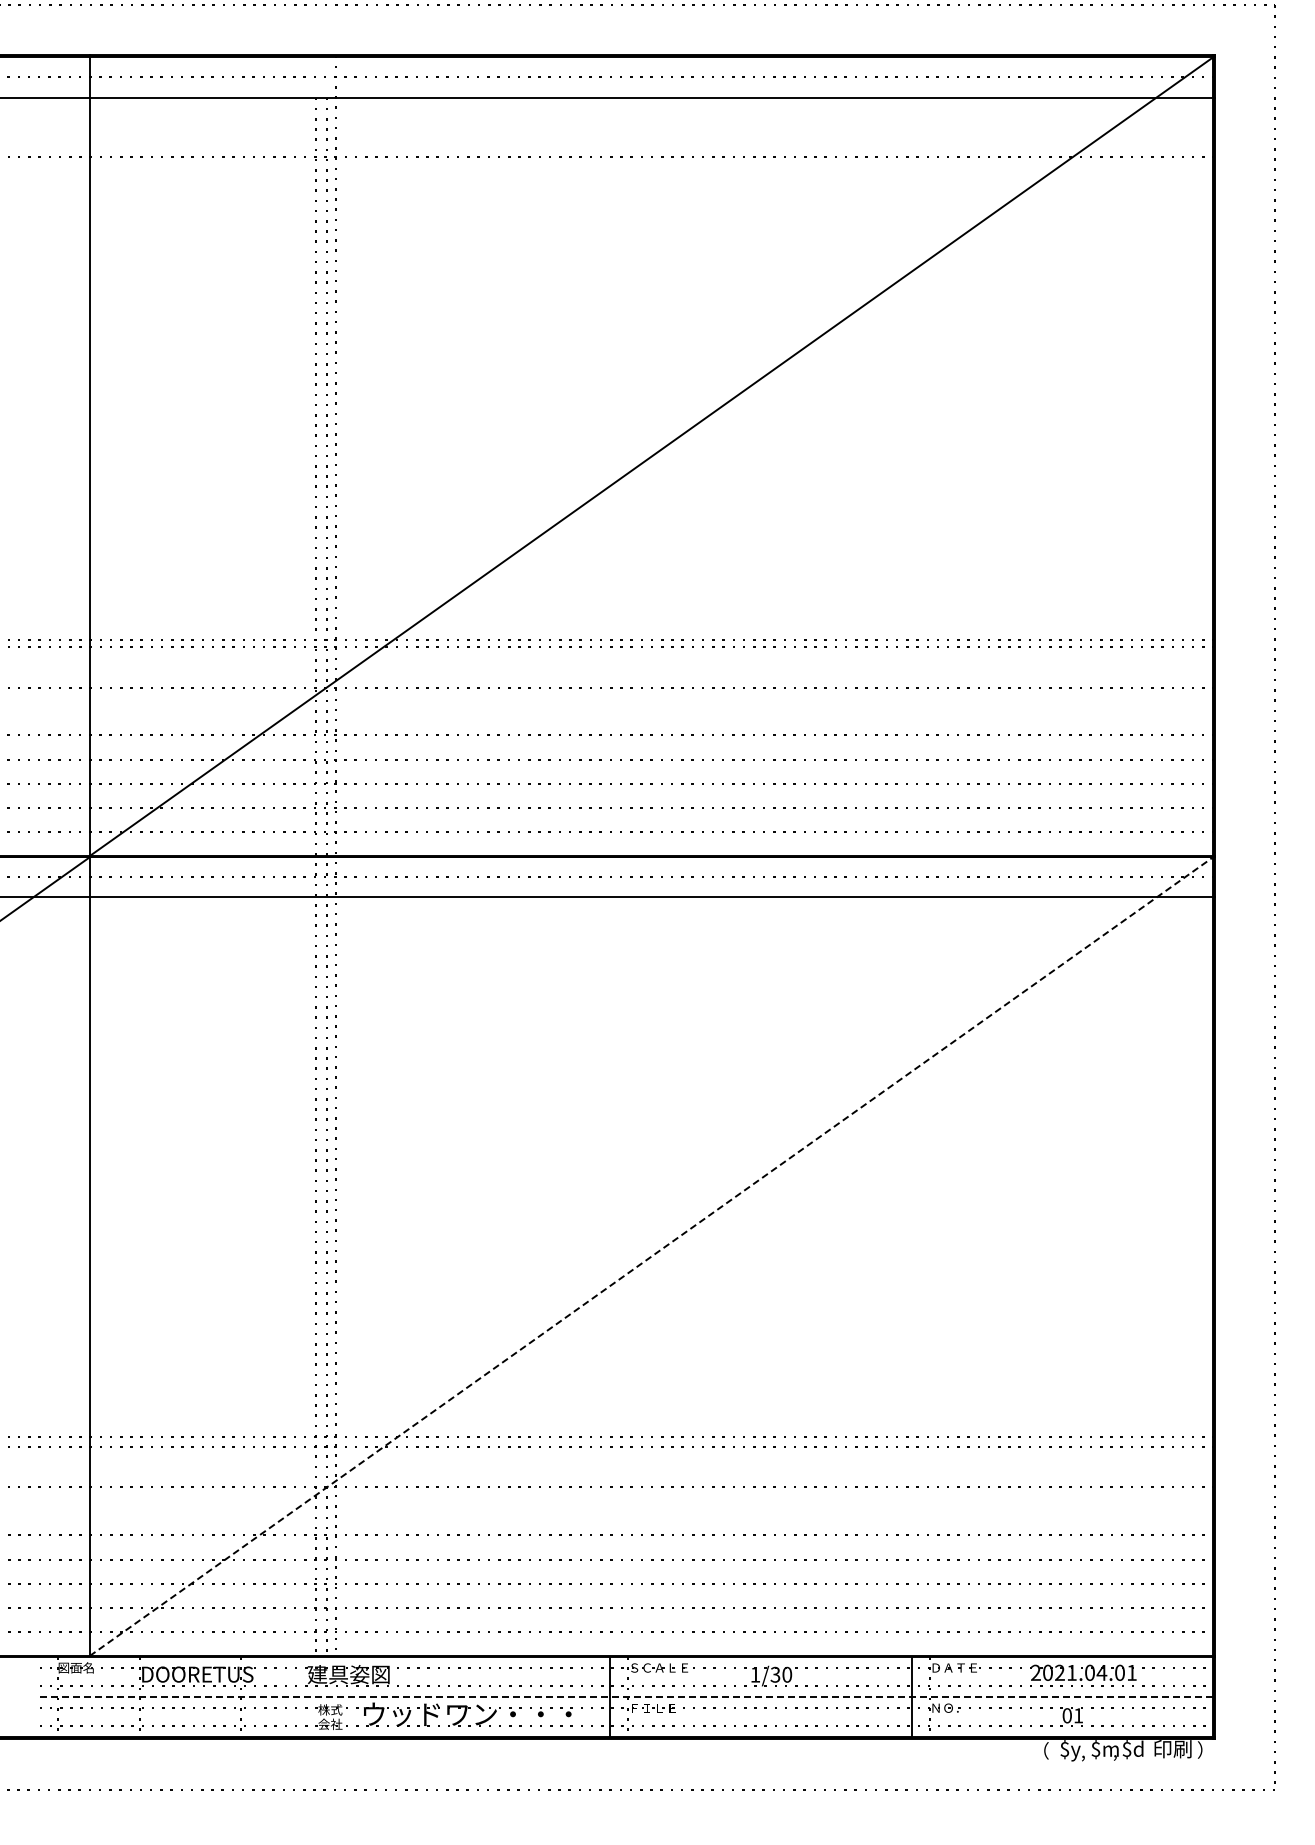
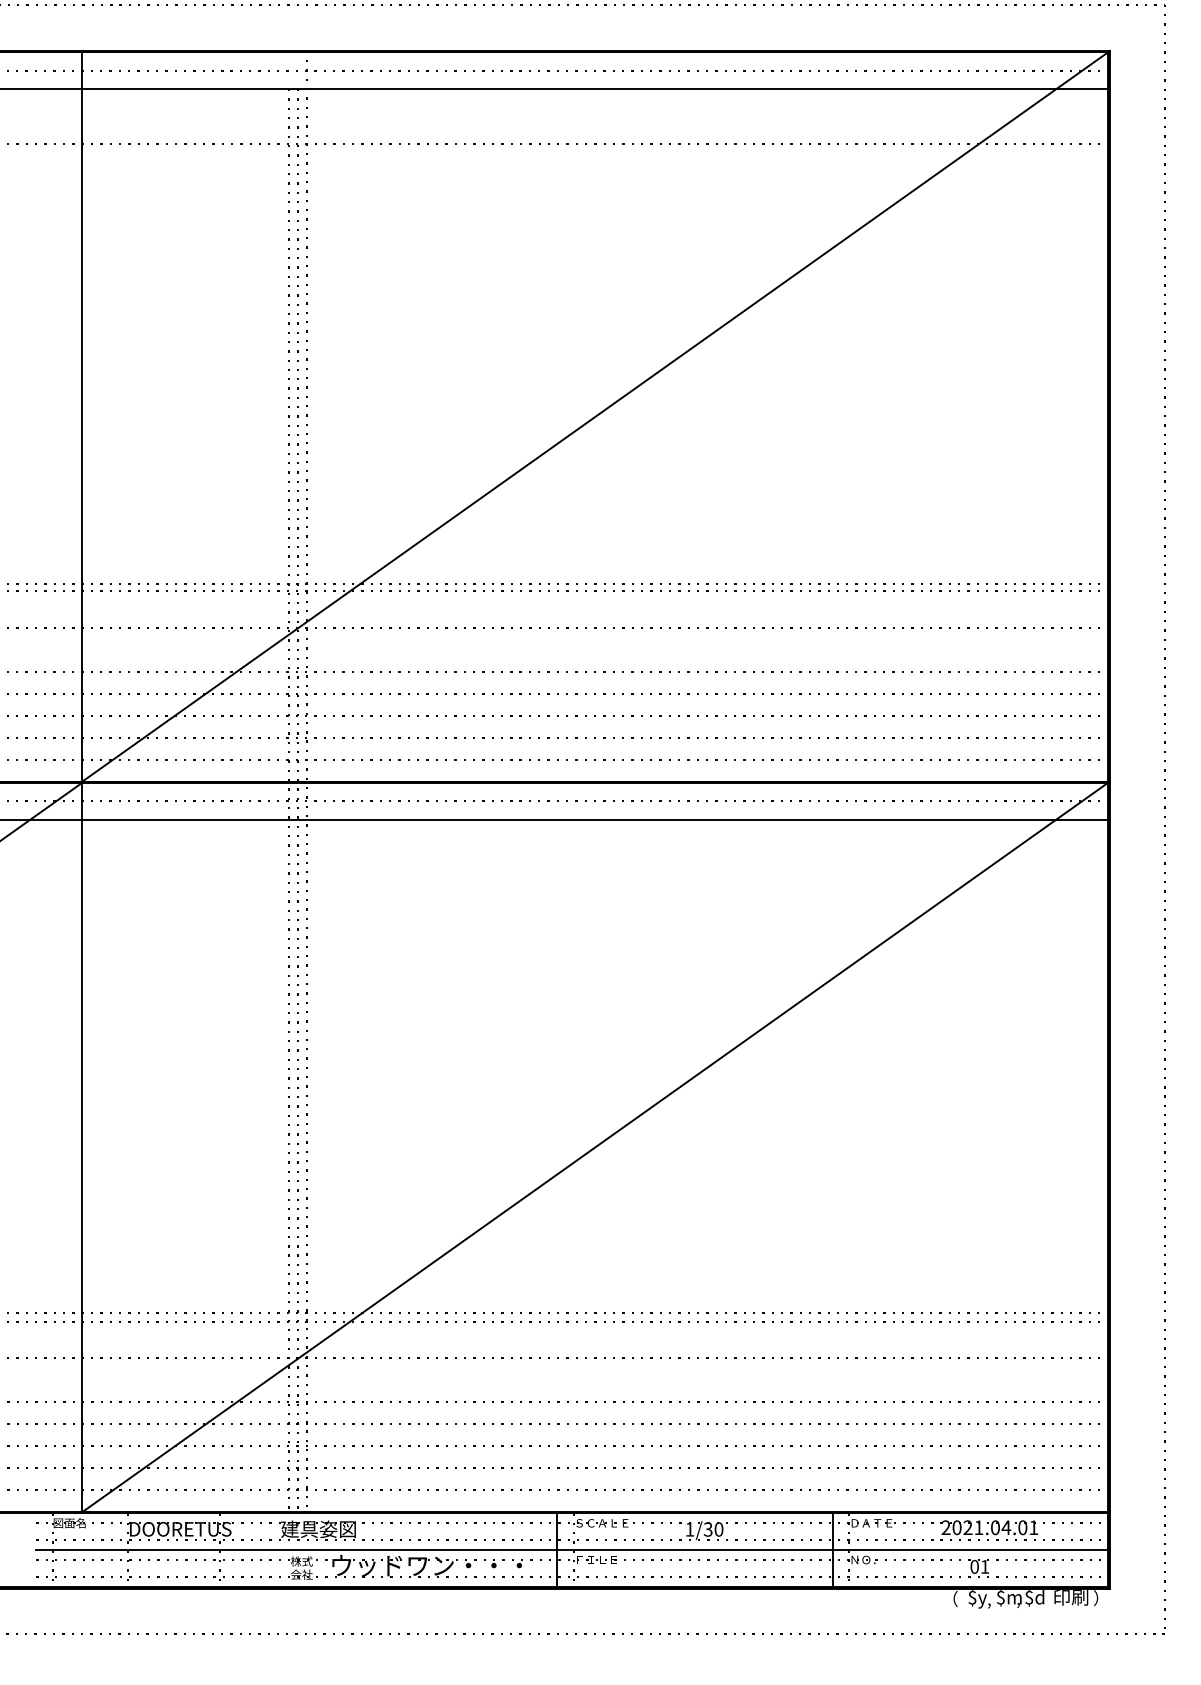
line: (651, 1256) -> (595, 1147), dashed -> solid
line: (626, 1697) -> (572, 1550), dashed -> solid

